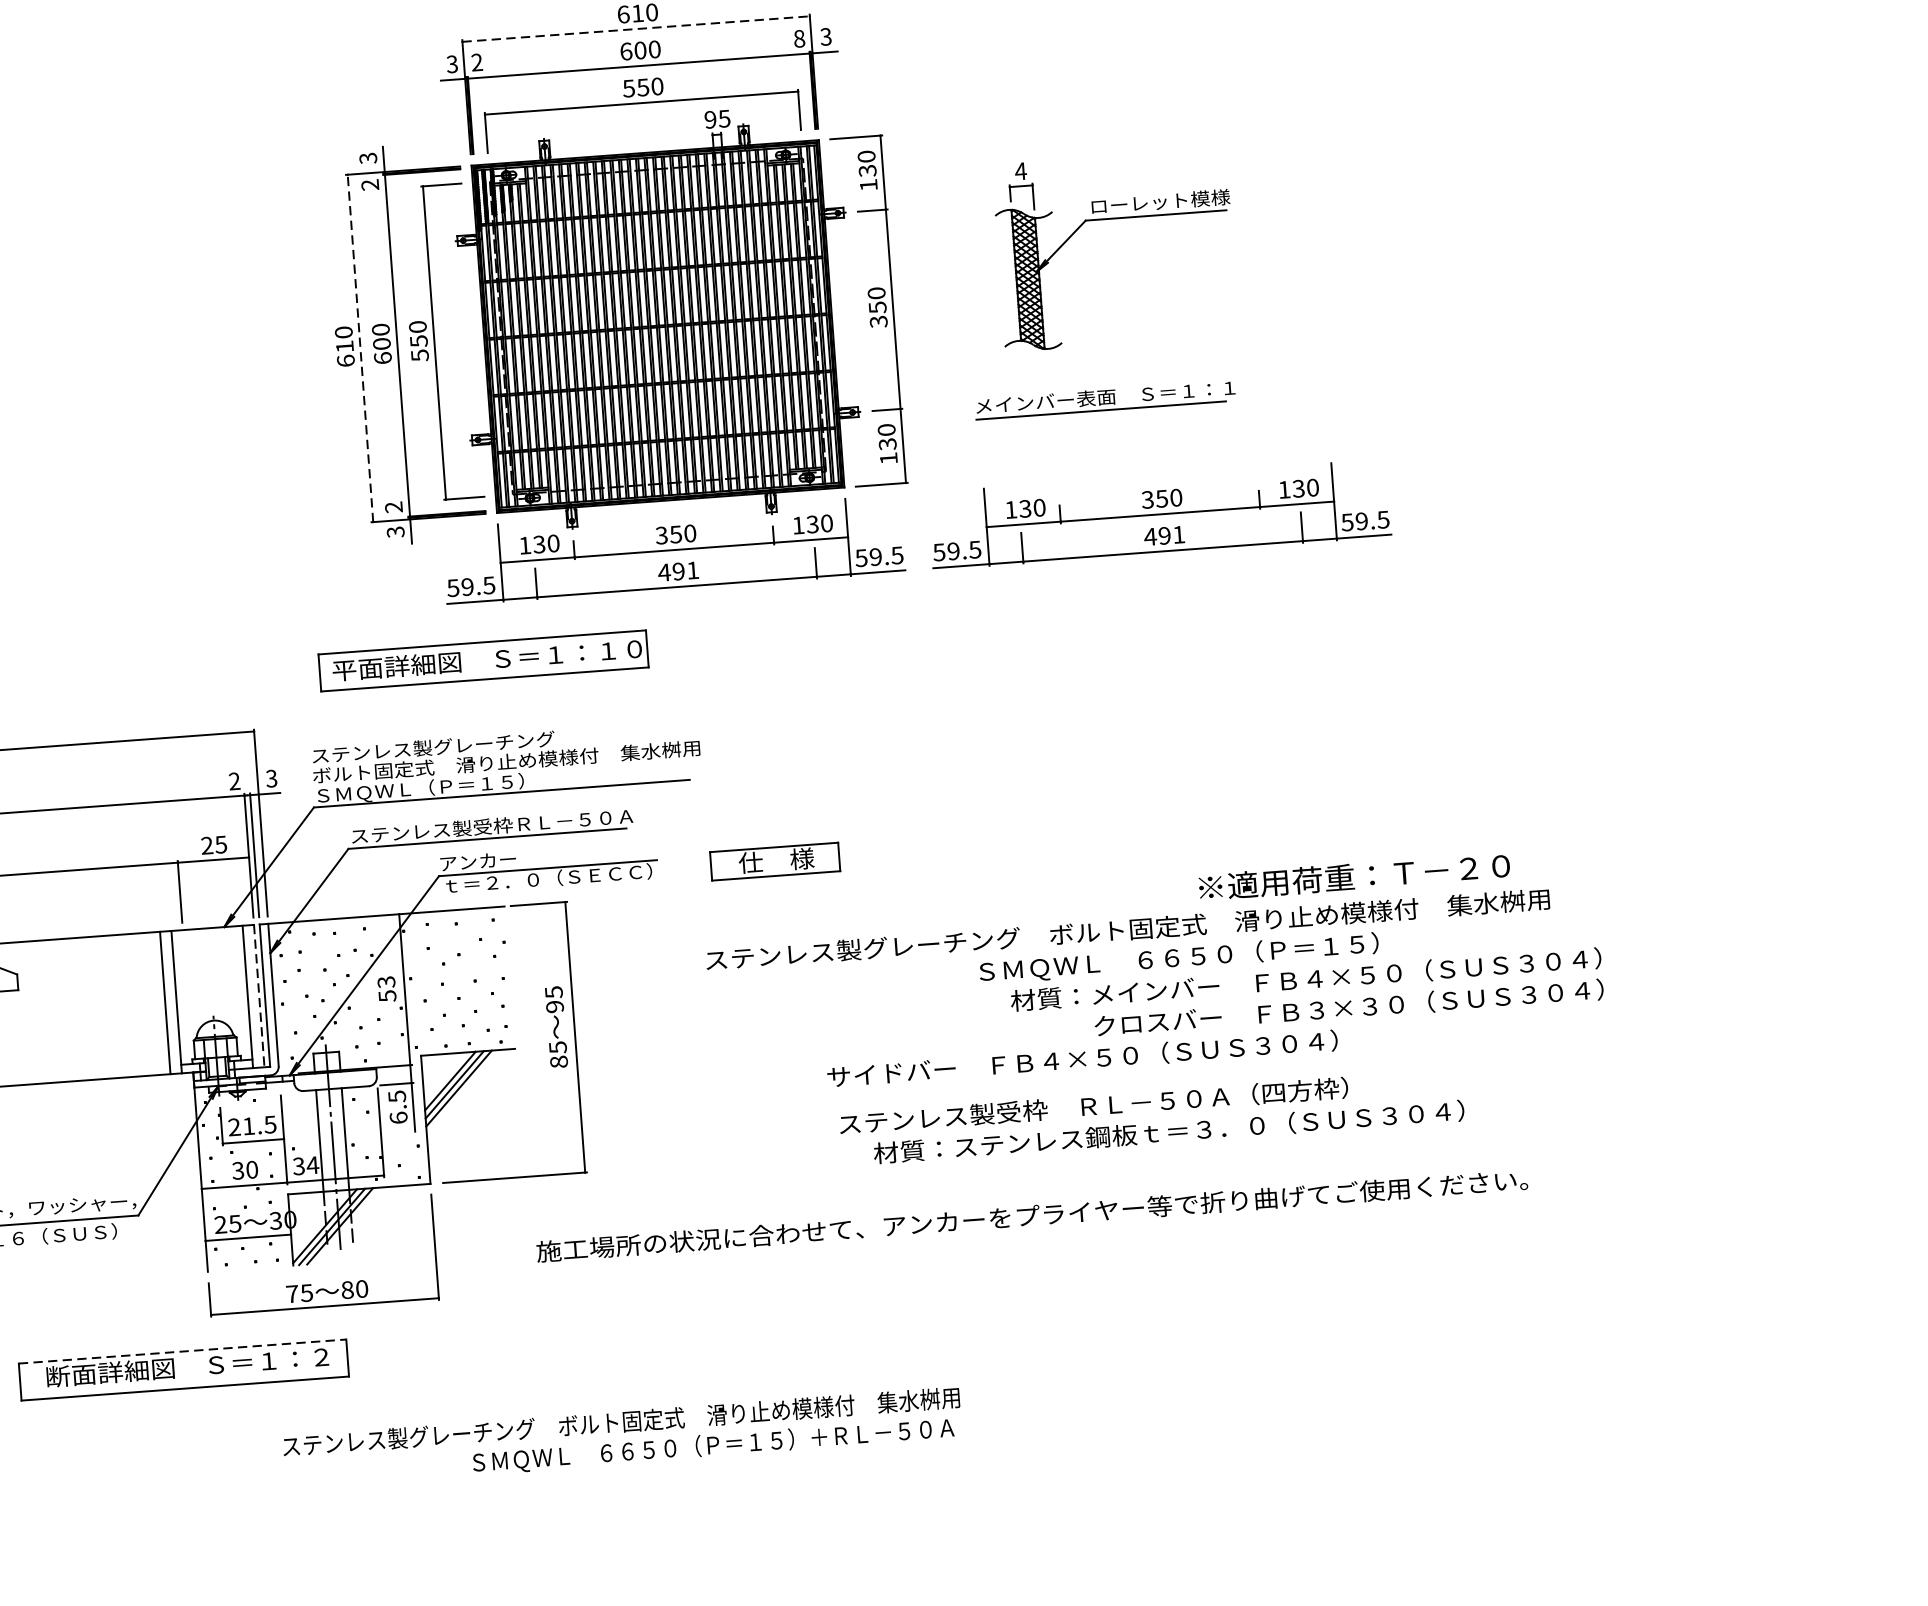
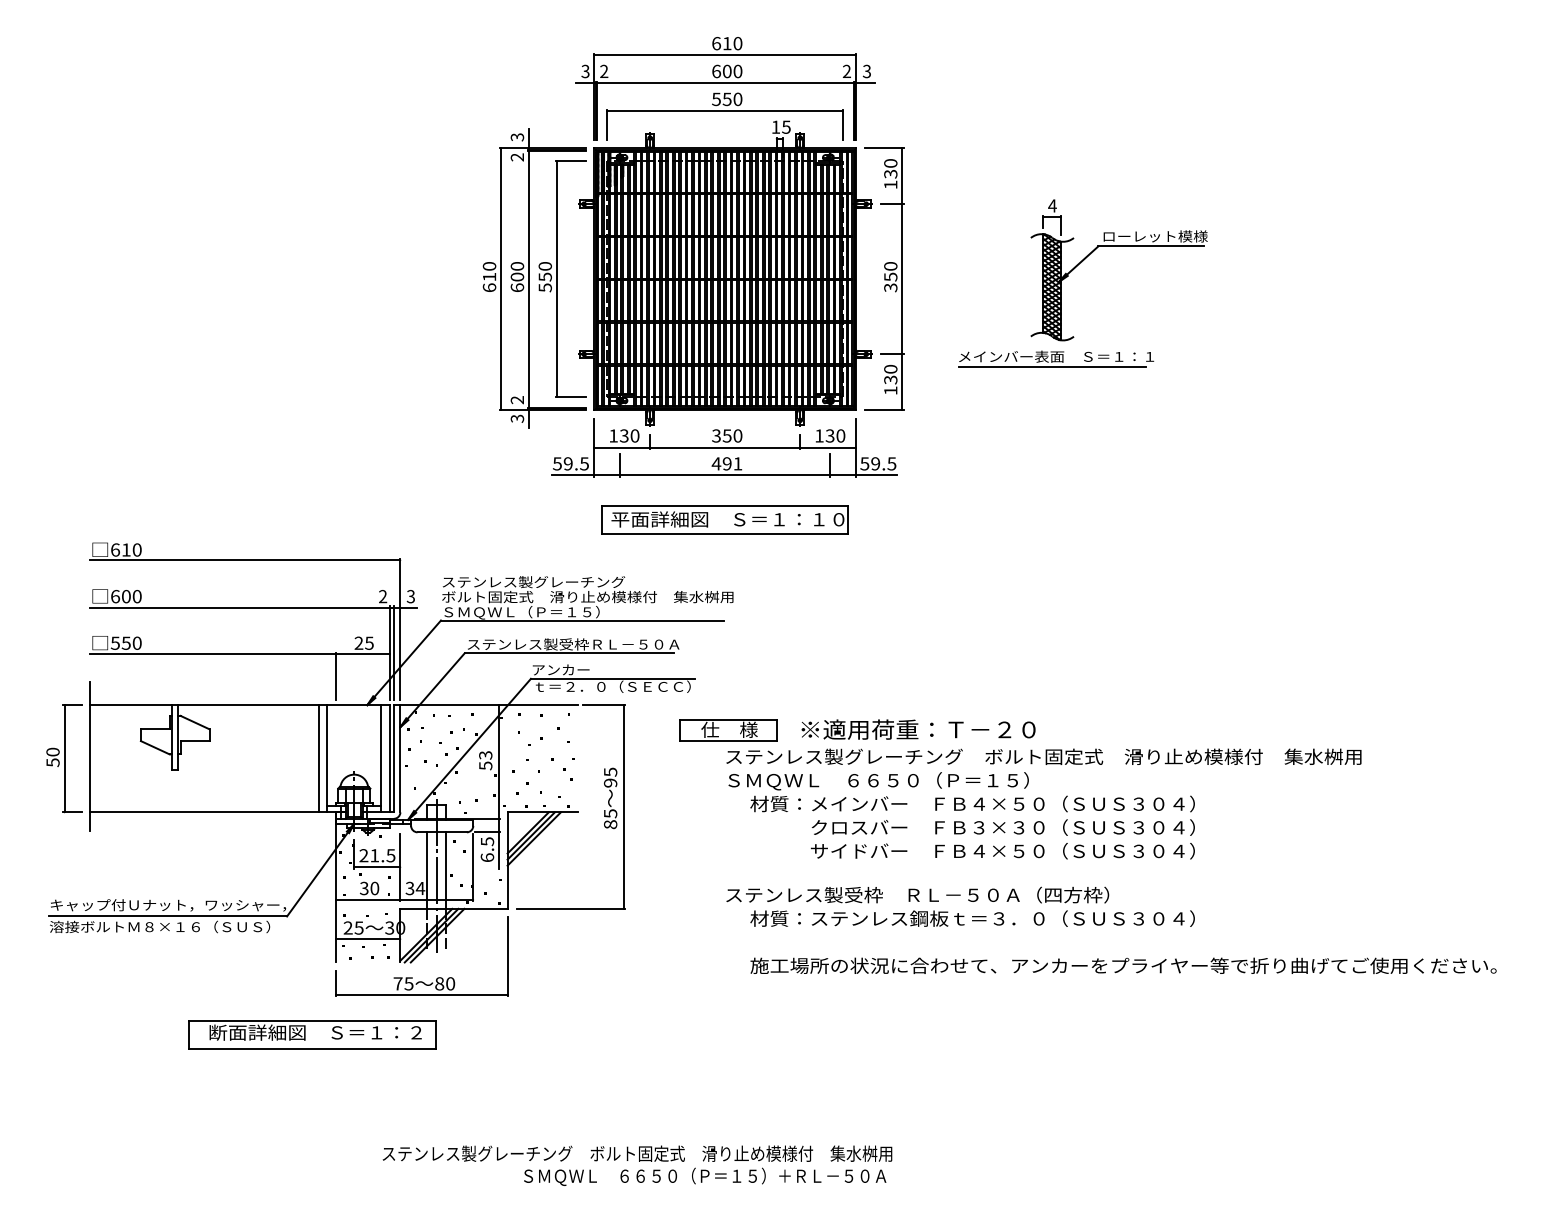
line: (636, 29) -> (725, 55), dashed -> solid
text: (798, 38) -> (846, 71), 8 -> 2
text: (709, 118) -> (775, 126), 95 -> 15
part: (1112, 218) -> (1118, 246), moved
line: (361, 348) -> (501, 279), dashed -> solid
part: (1159, 514) -> (1090, 447), removed
part: (482, 660) -> (724, 519), moved
part: (775, 861) -> (728, 730), moved
text: (1354, 876) -> (918, 729), moved
text: (1291, 980) -> (961, 803), moved
line: (258, 995) -> (389, 758), dashed -> solid
text: (1151, 1117) -> (960, 906), moved
text: (1032, 1215) -> (1123, 965), moved
line: (183, 1351) -> (313, 1020), dashed -> solid
text: (622, 1437) -> (637, 1165), moved

